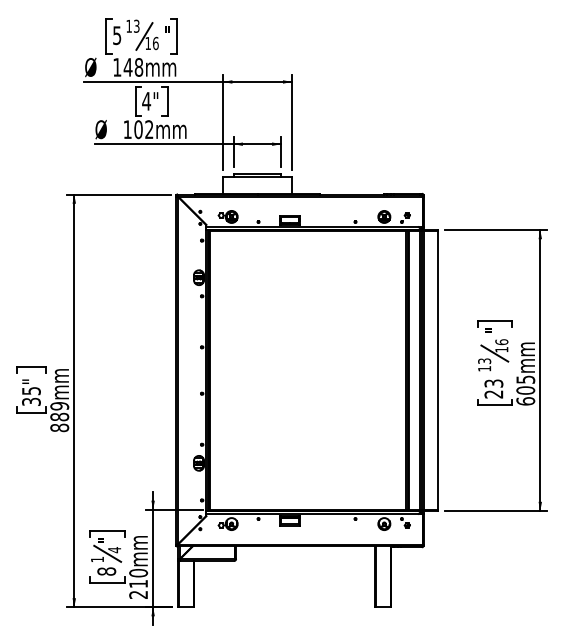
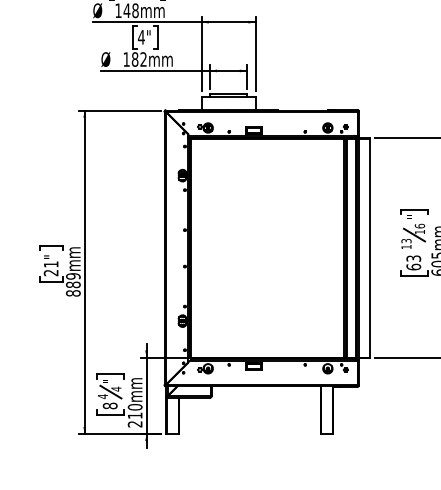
text: (138, 129) -> (135, 59), 102mm -> 182mm
text: (493, 394) -> (413, 267), 23 -> 63
text: (31, 396) -> (51, 268), 35" -> 21"
text: (97, 559) -> (102, 396), 1 -> 4

